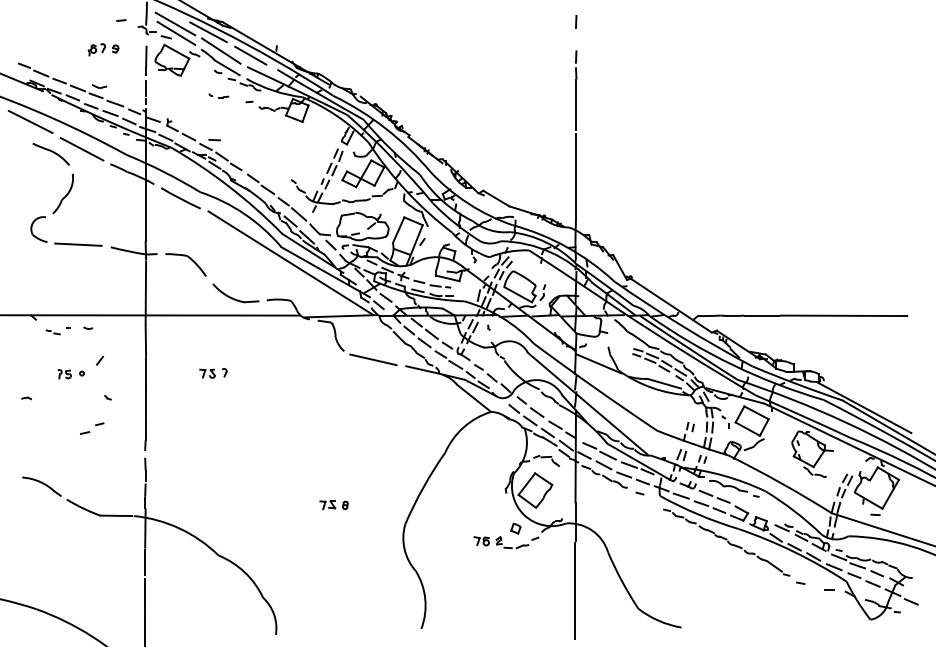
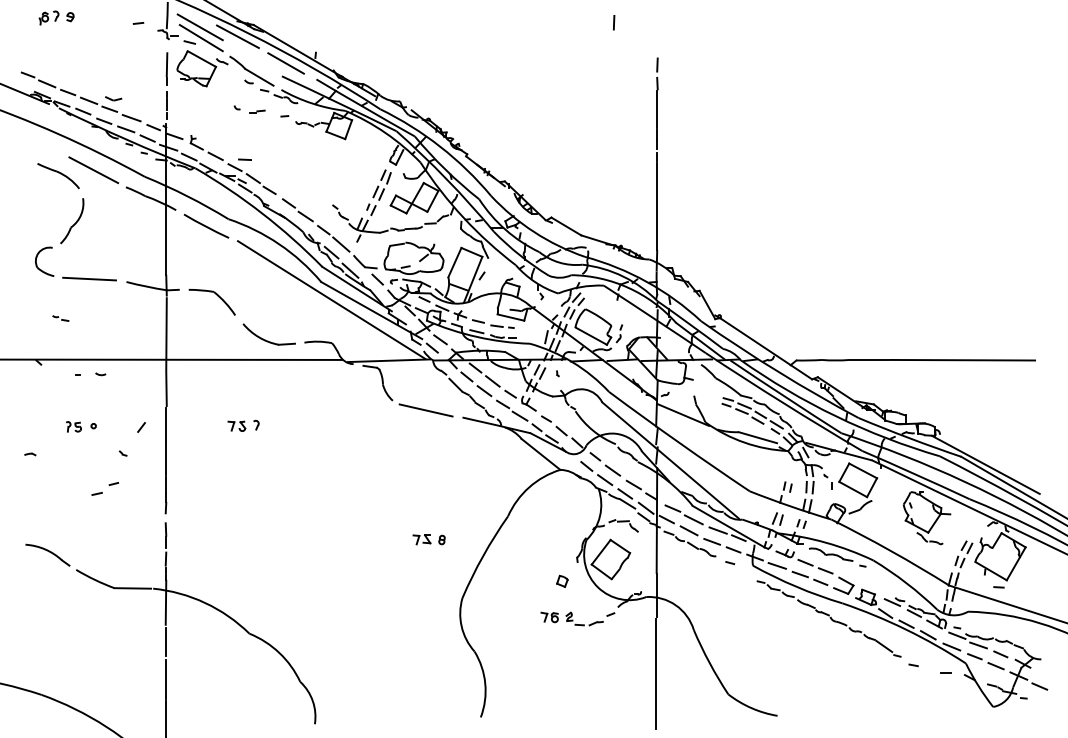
line: (576, 21) -> (614, 22), moved
part: (103, 49) -> (56, 17), moved
line: (221, 50) -> (252, 57), removed
part: (218, 95) -> (249, 108), size x1.4
line: (30, 121) -> (34, 138), removed
part: (52, 332) -> (59, 318), moved
line: (99, 360) -> (140, 427), moved
part: (333, 505) -> (428, 540), moved
part: (515, 528) -> (561, 581), moved

